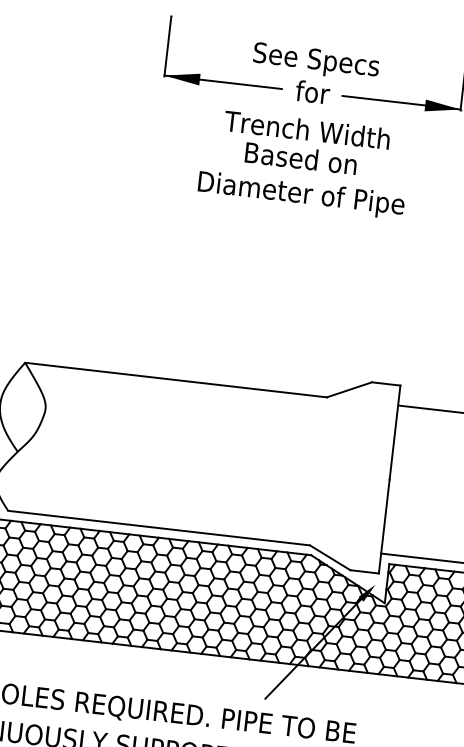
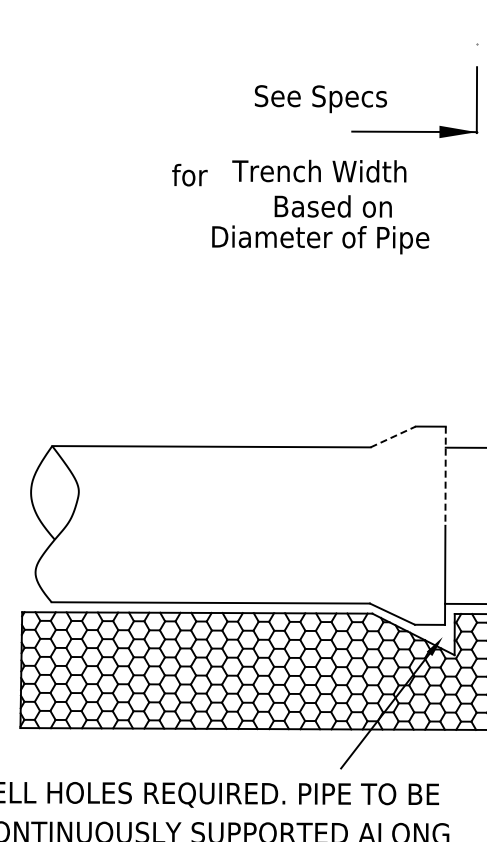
part: (223, 81) -> (226, 130), removed
text: (312, 91) -> (189, 174), moved
text: (300, 158) -> (332, 206), moved
line: (349, 389) -> (393, 436), solid -> dashed
line: (394, 432) -> (445, 476), solid -> dashed

